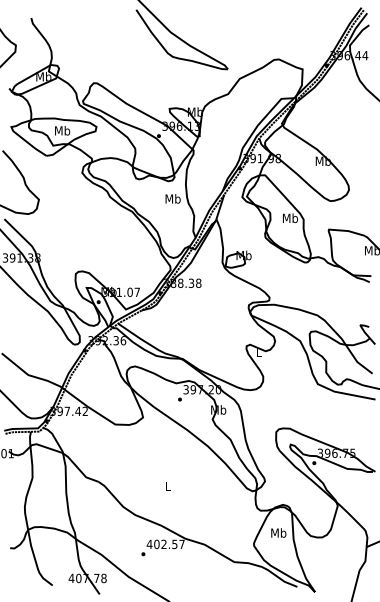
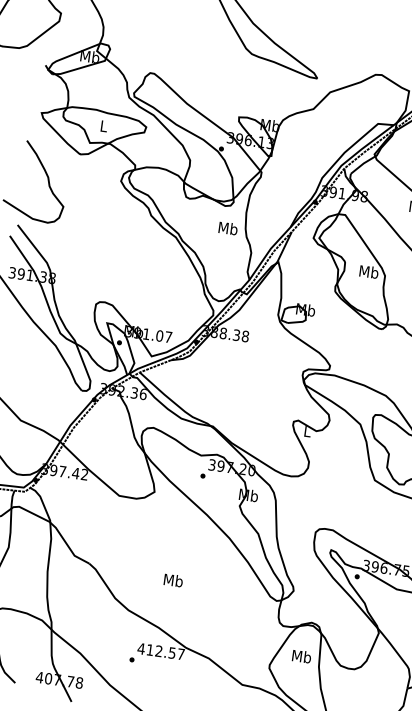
text: (62, 130) -> (103, 125), Mb -> L
text: (167, 485) -> (173, 579), L -> Mb
text: (156, 544) -> (149, 650), 402.57 -> 412.57

